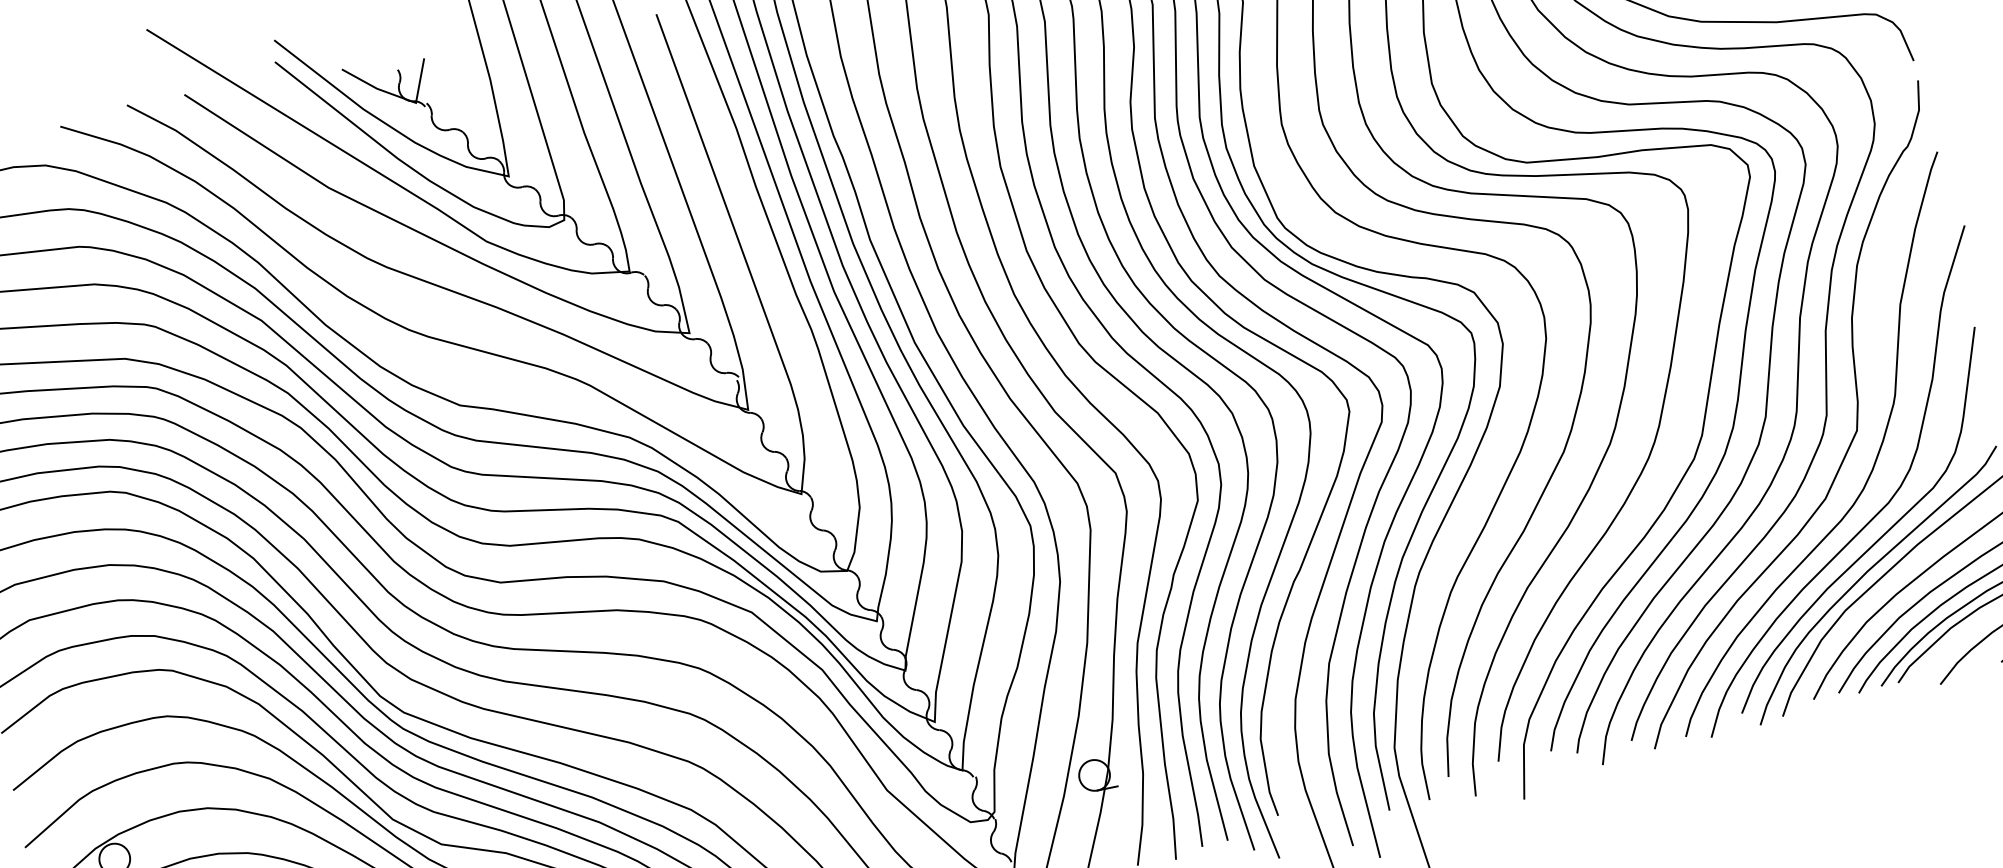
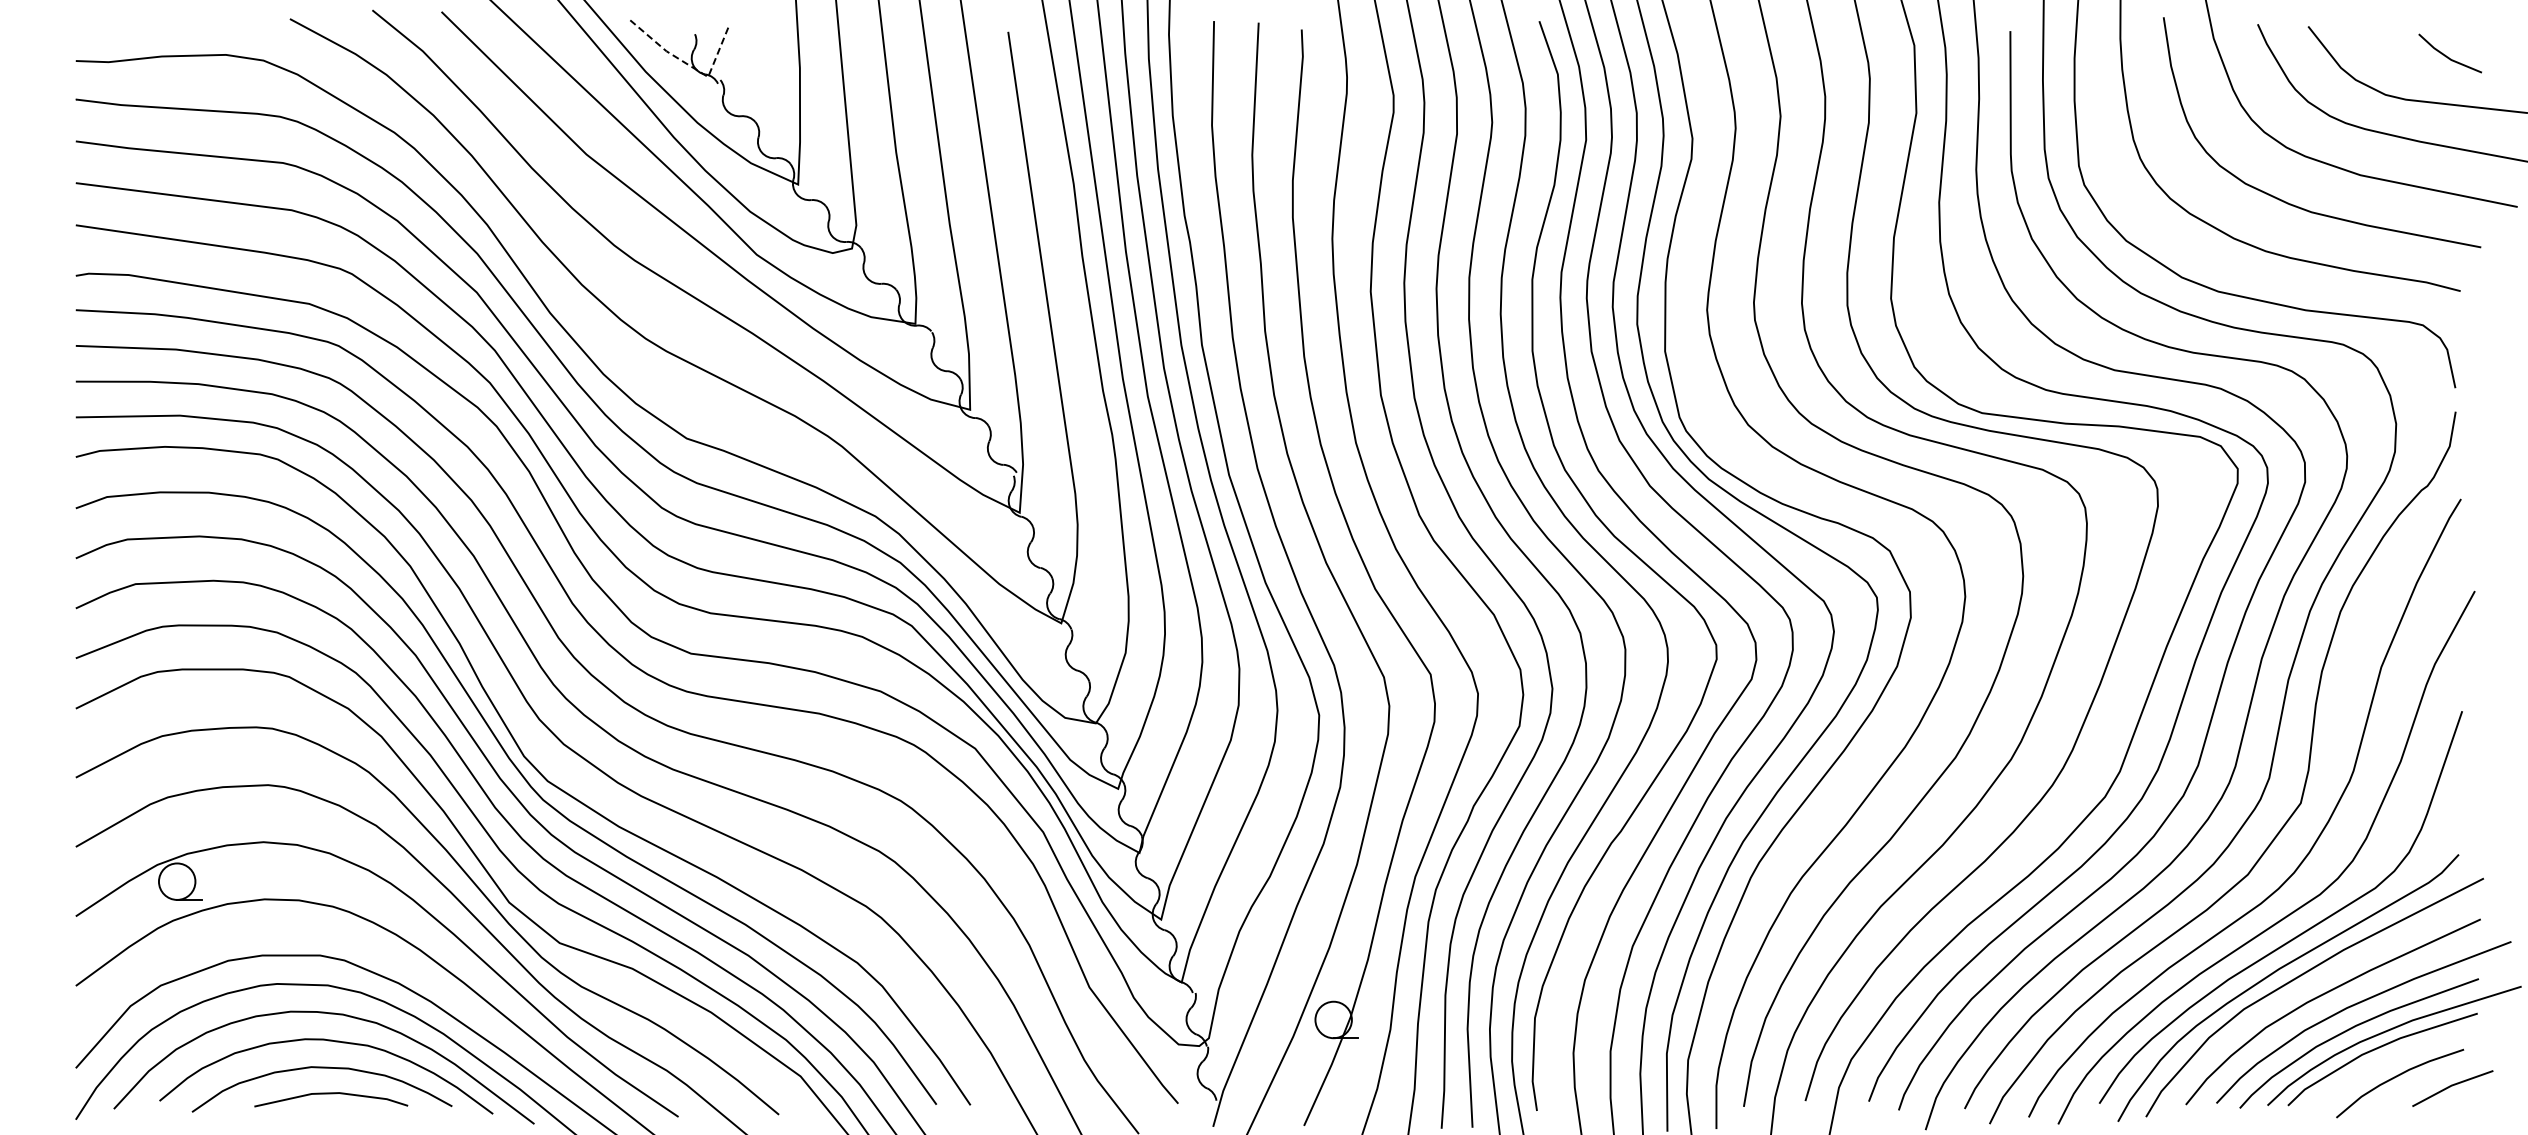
line: (398, 96) -> (689, 65), solid -> dashed

